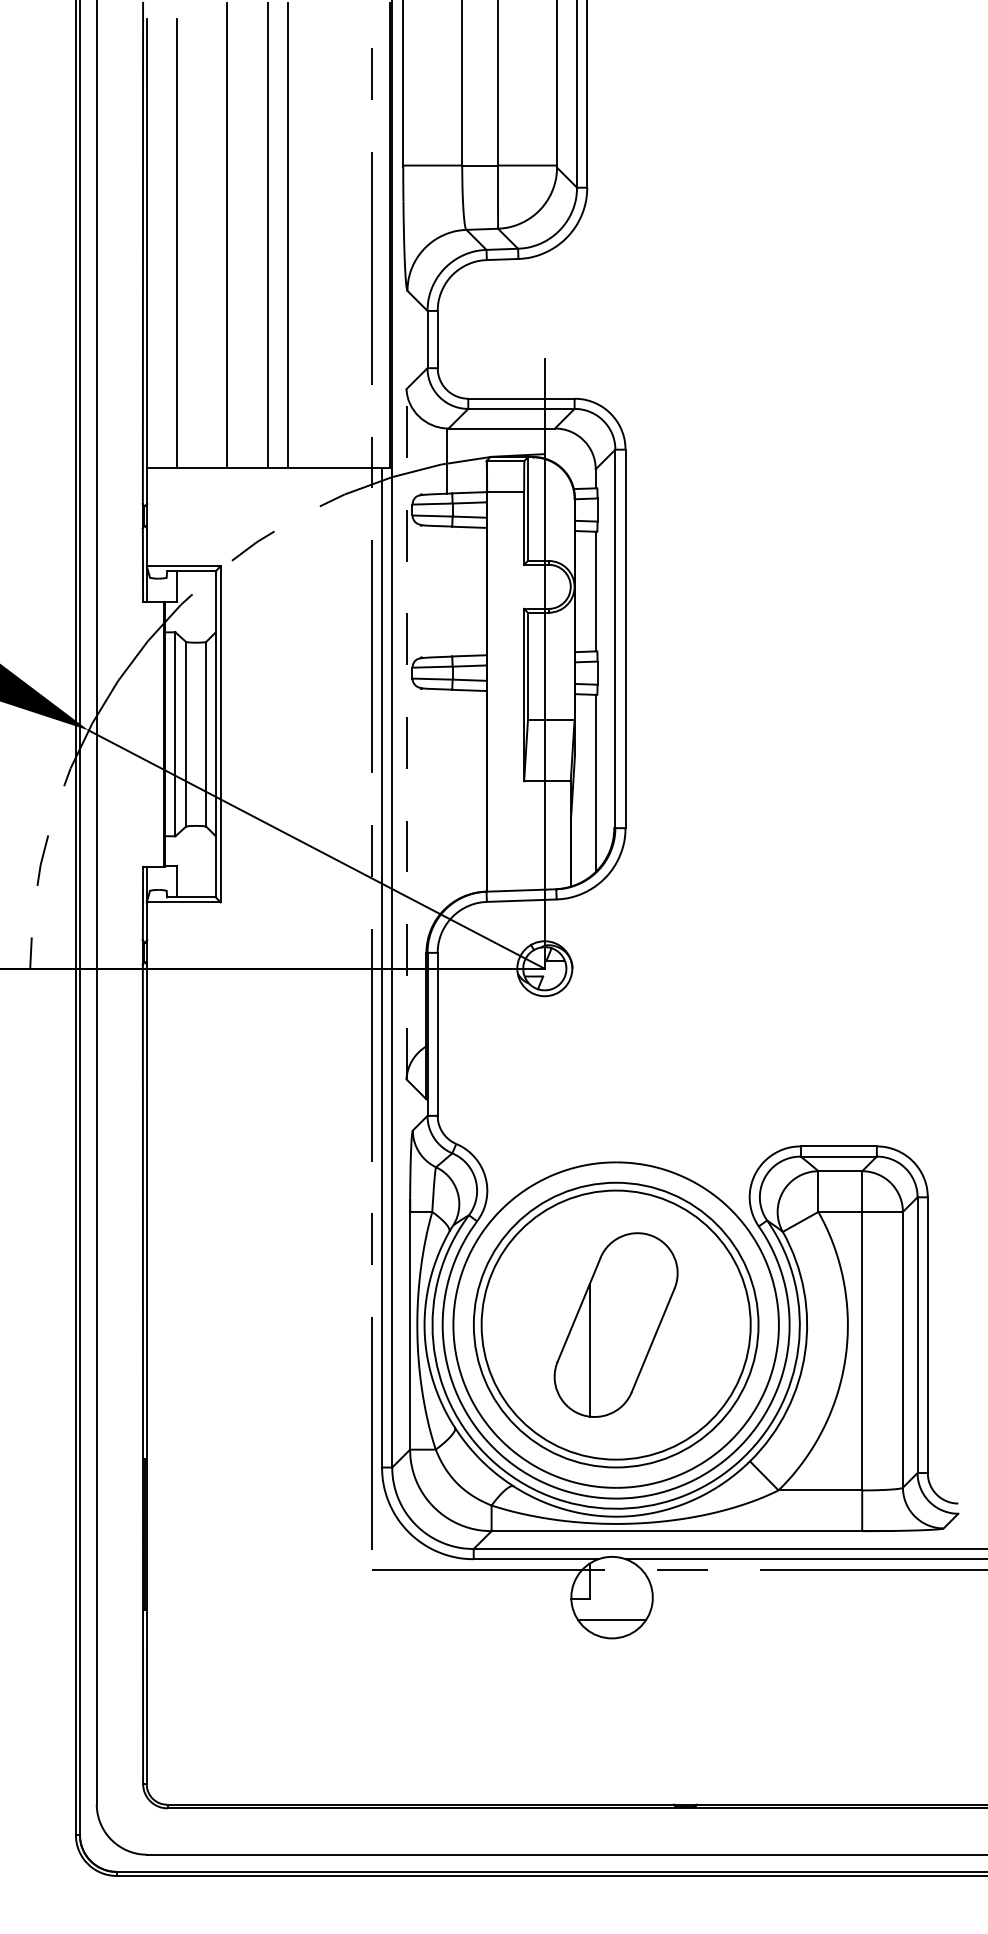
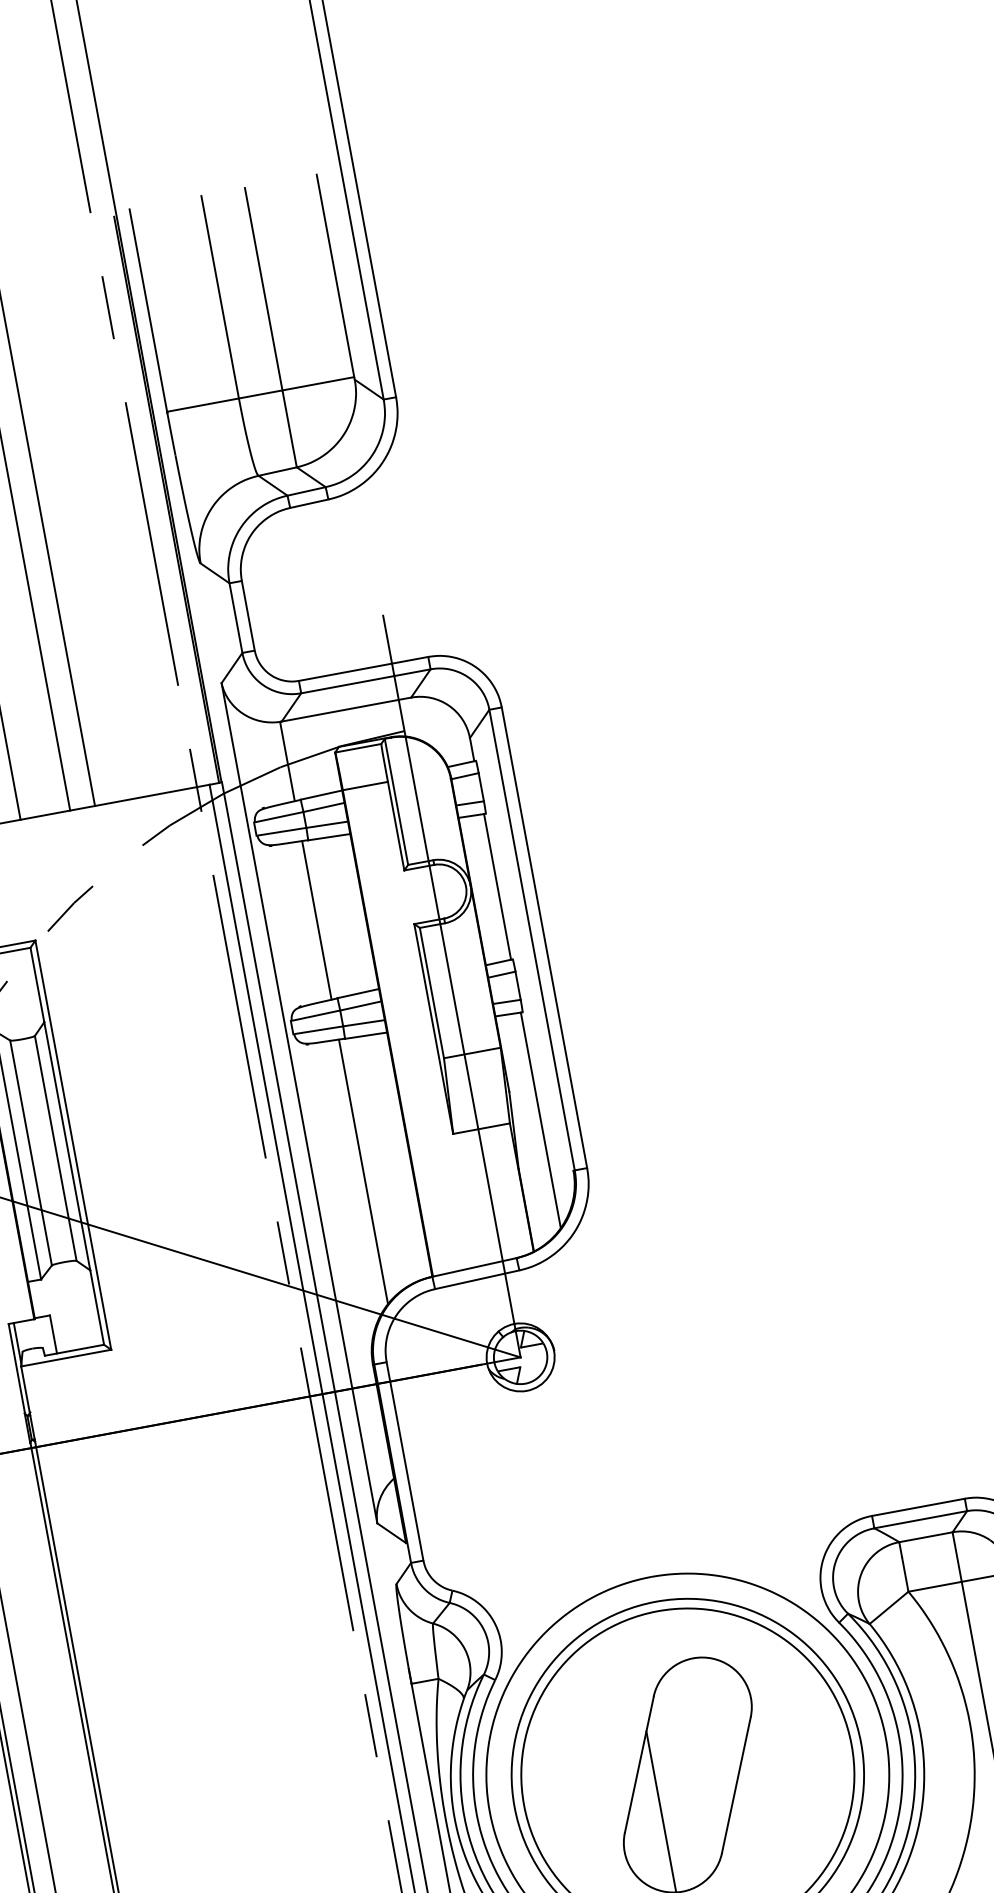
line: (447, 591) -> (317, 920), added
line: (406, 733) -> (299, 1102), dashed -> solid
line: (447, 797) -> (363, 1170), added

